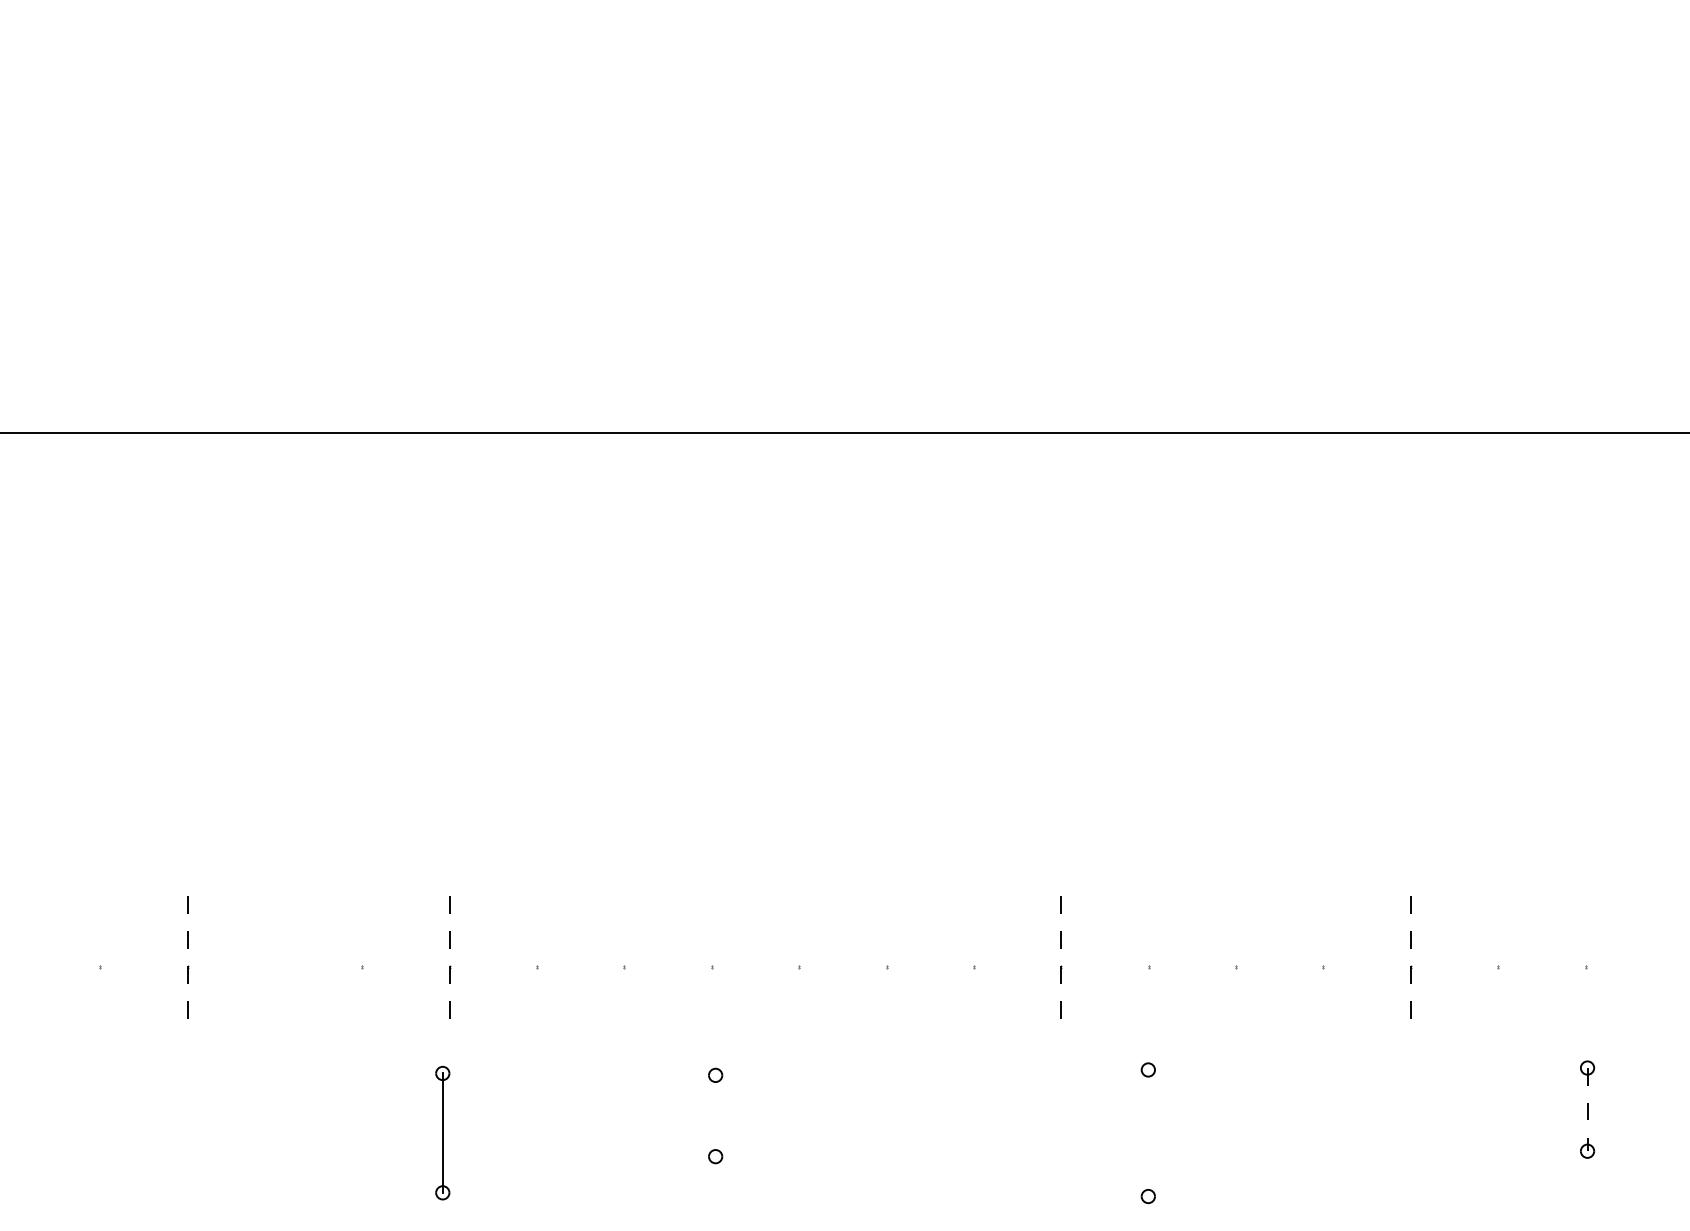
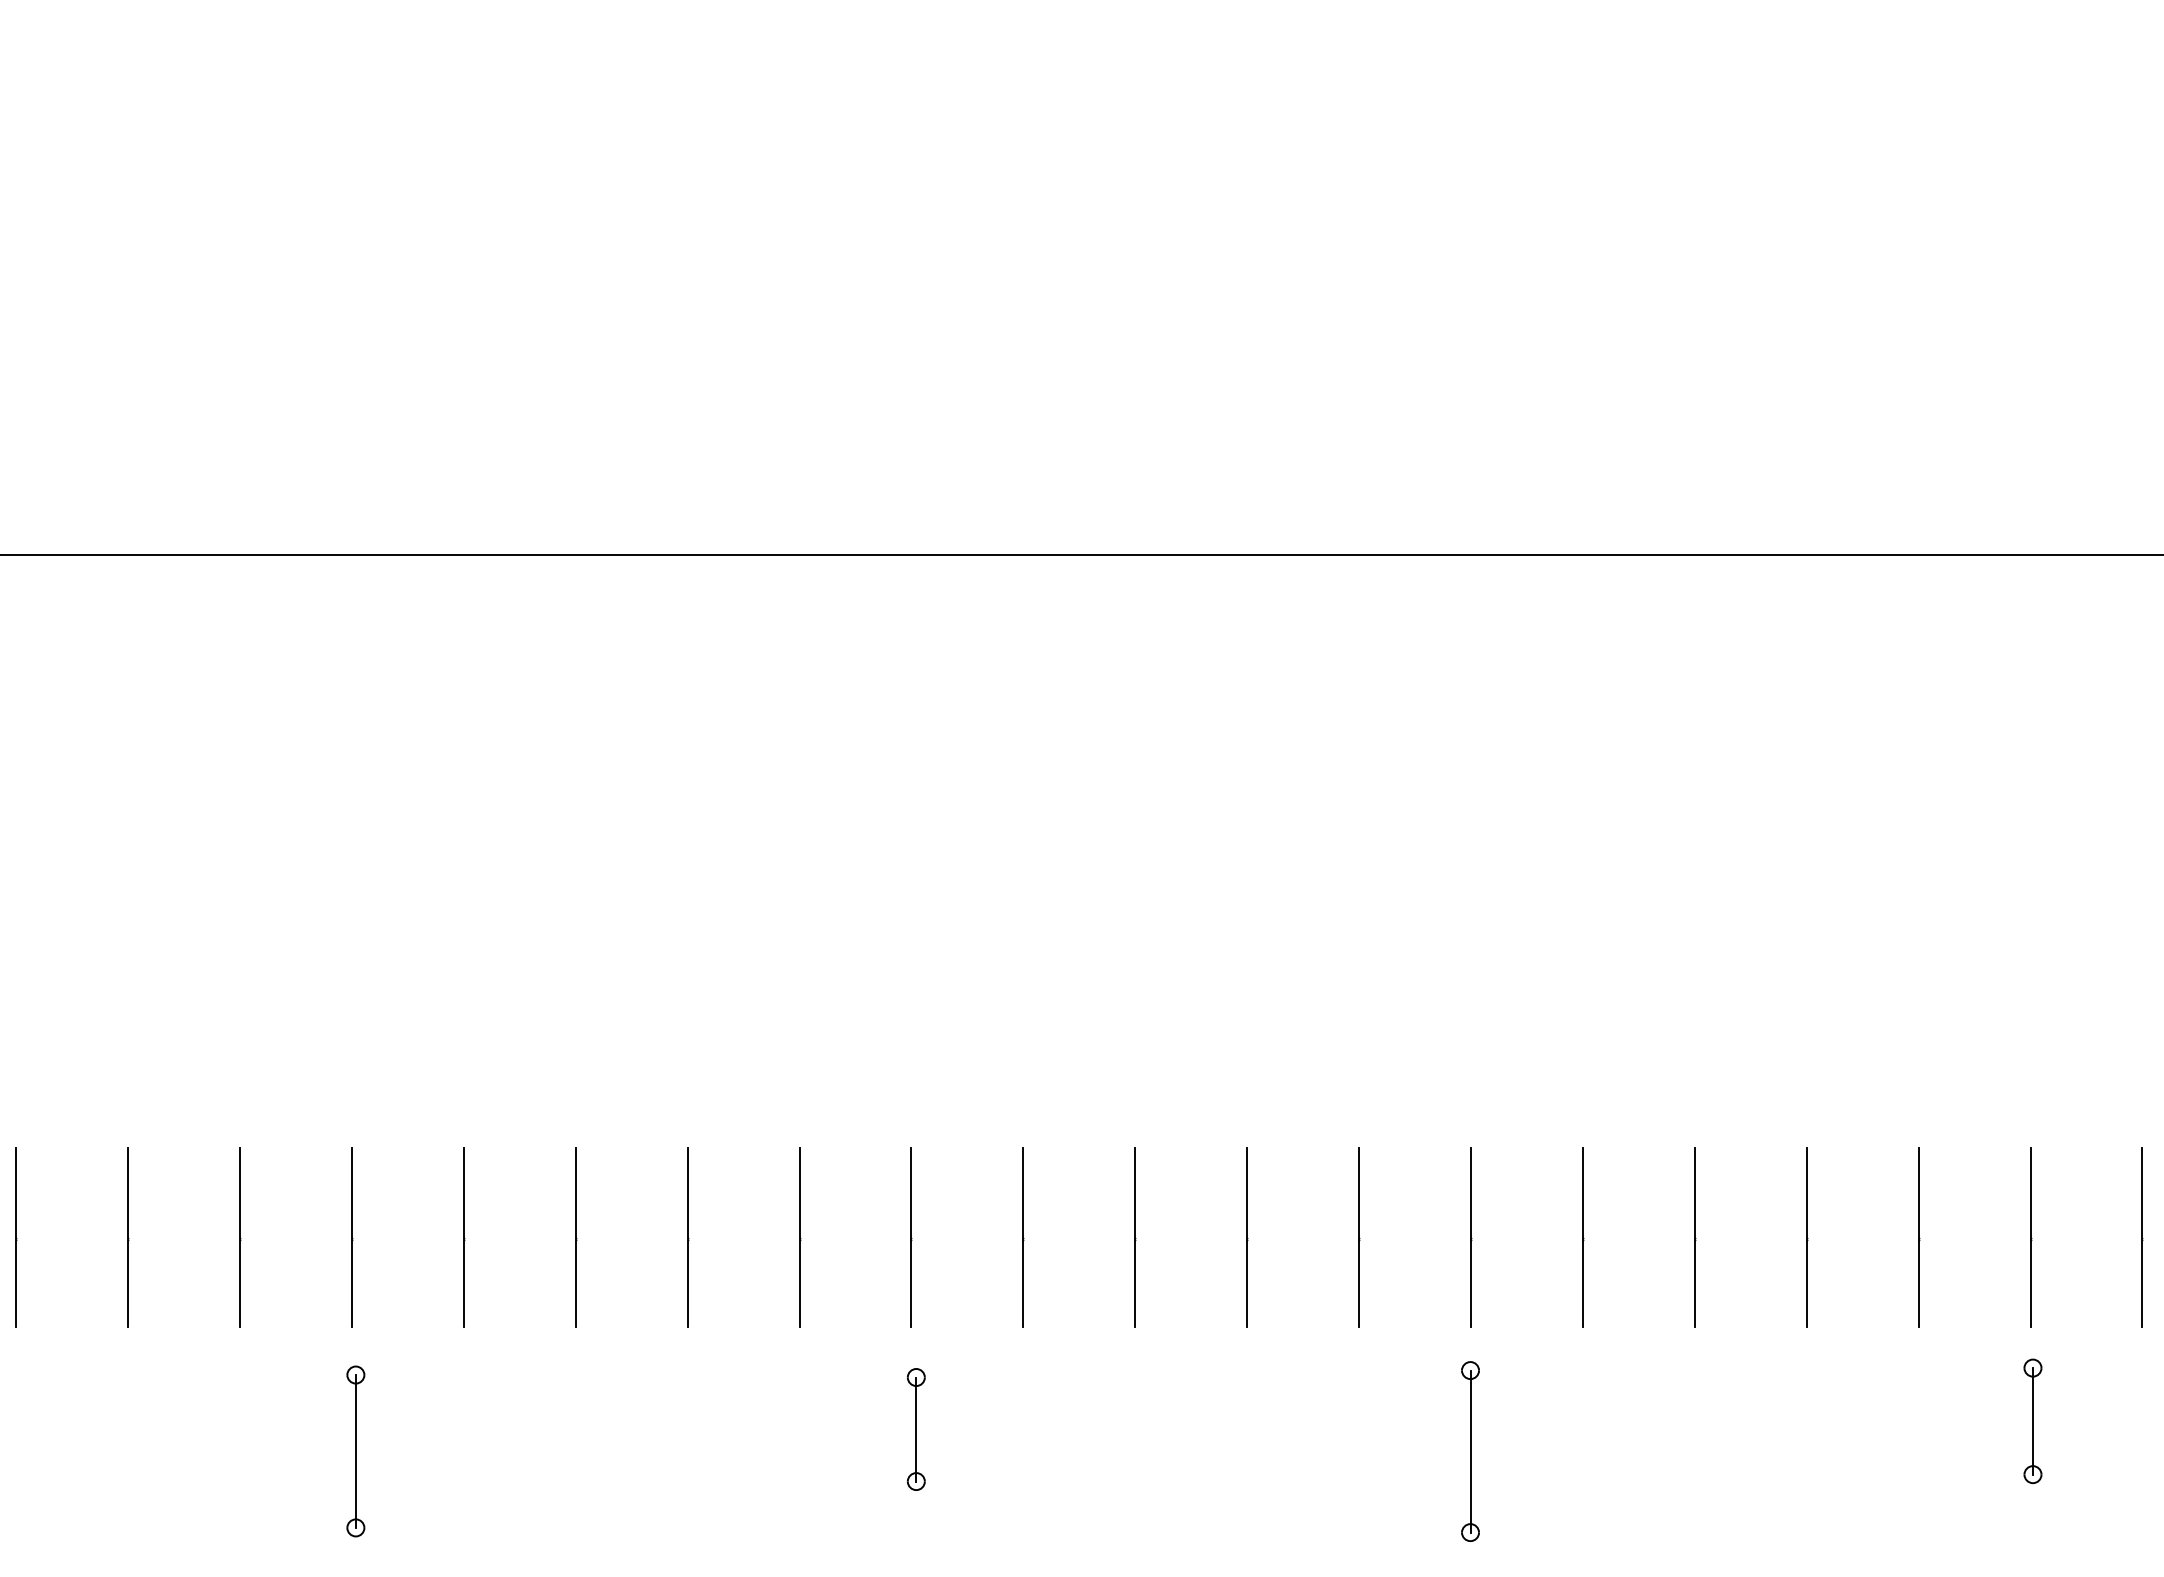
line: (13, 966) -> (16, 1237), added
line: (100, 966) -> (128, 1237), added
line: (187, 966) -> (239, 1237), dashed -> solid
line: (275, 966) -> (352, 1237), added
line: (362, 966) -> (463, 1237), added
line: (449, 966) -> (575, 1237), dashed -> solid
line: (536, 966) -> (687, 1237), added
line: (624, 966) -> (799, 1237), added
line: (711, 966) -> (911, 1237), added
line: (799, 966) -> (1023, 1237), added
line: (886, 966) -> (1135, 1237), added
line: (974, 966) -> (1247, 1237), added
line: (1061, 966) -> (1359, 1237), dashed -> solid
line: (1148, 966) -> (1470, 1237), added
line: (1235, 966) -> (1582, 1237), added
line: (1323, 966) -> (1694, 1237), added
line: (1410, 966) -> (1806, 1237), dashed -> solid
line: (1498, 966) -> (1918, 1237), added
line: (1585, 966) -> (2030, 1237), added
line: (1673, 966) -> (2142, 1237), added
line: (1587, 1109) -> (2032, 1421), dashed -> solid
line: (715, 1115) -> (916, 1429), added
part: (442, 1133) -> (355, 1451), moved
line: (1148, 1133) -> (1470, 1451), added

